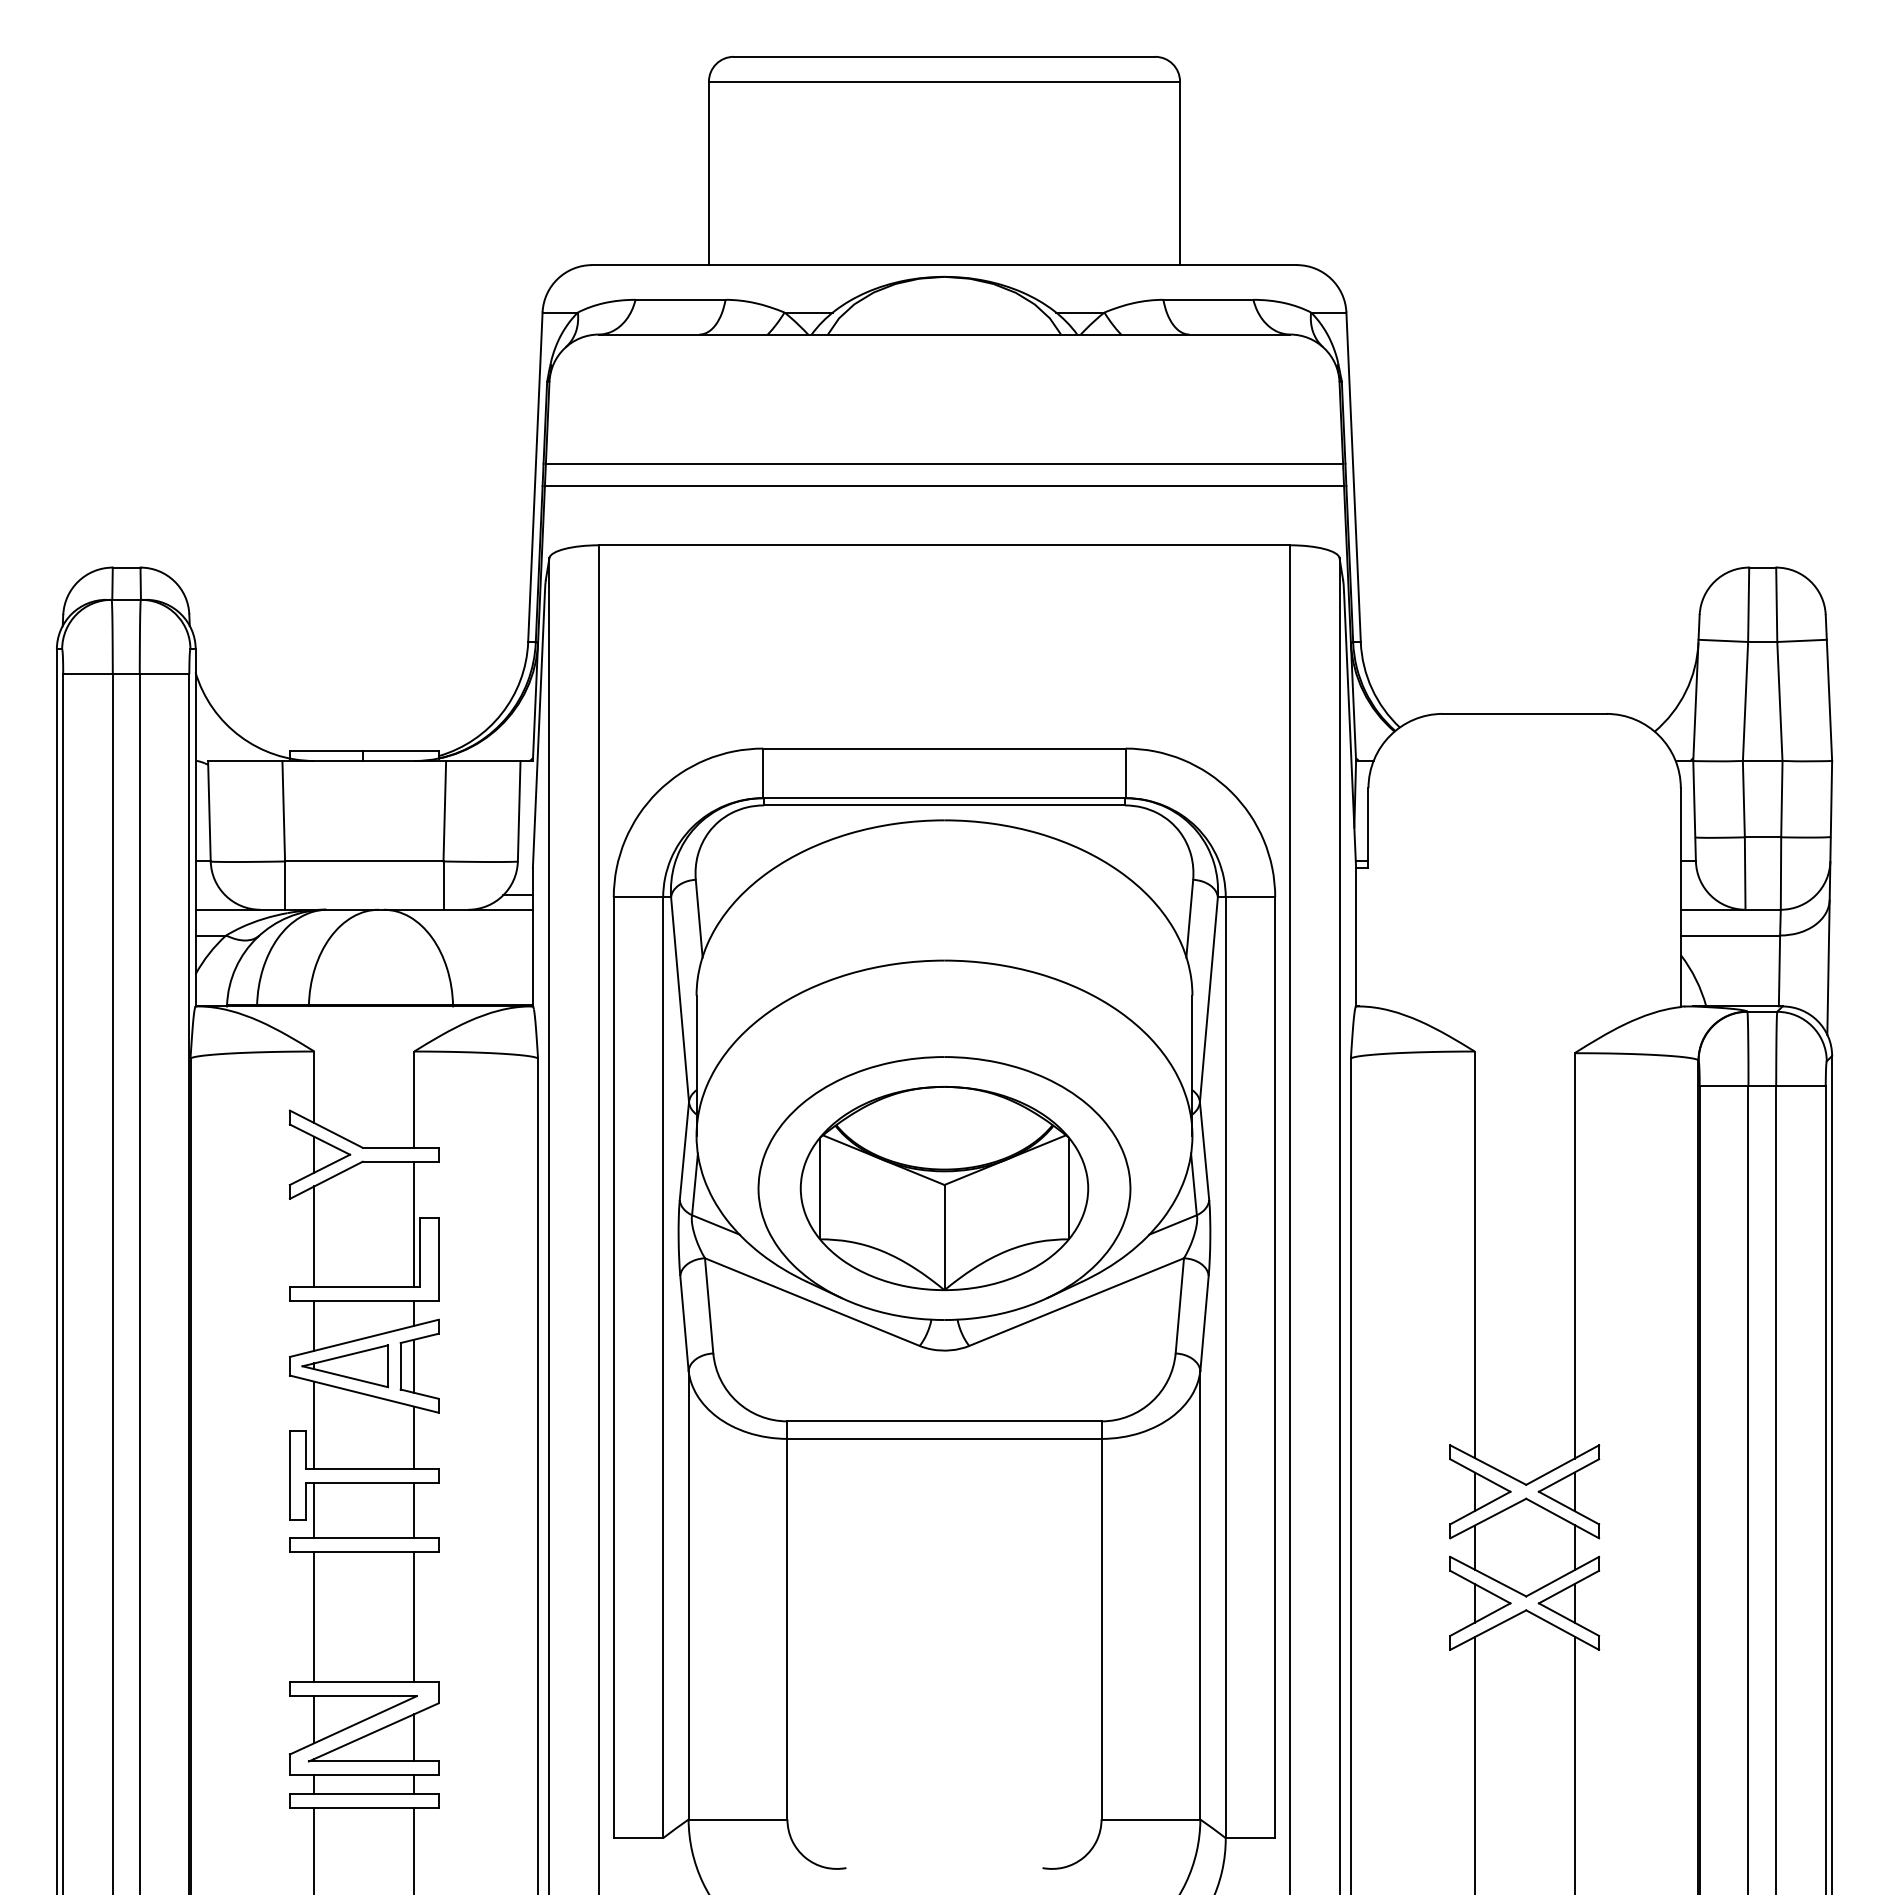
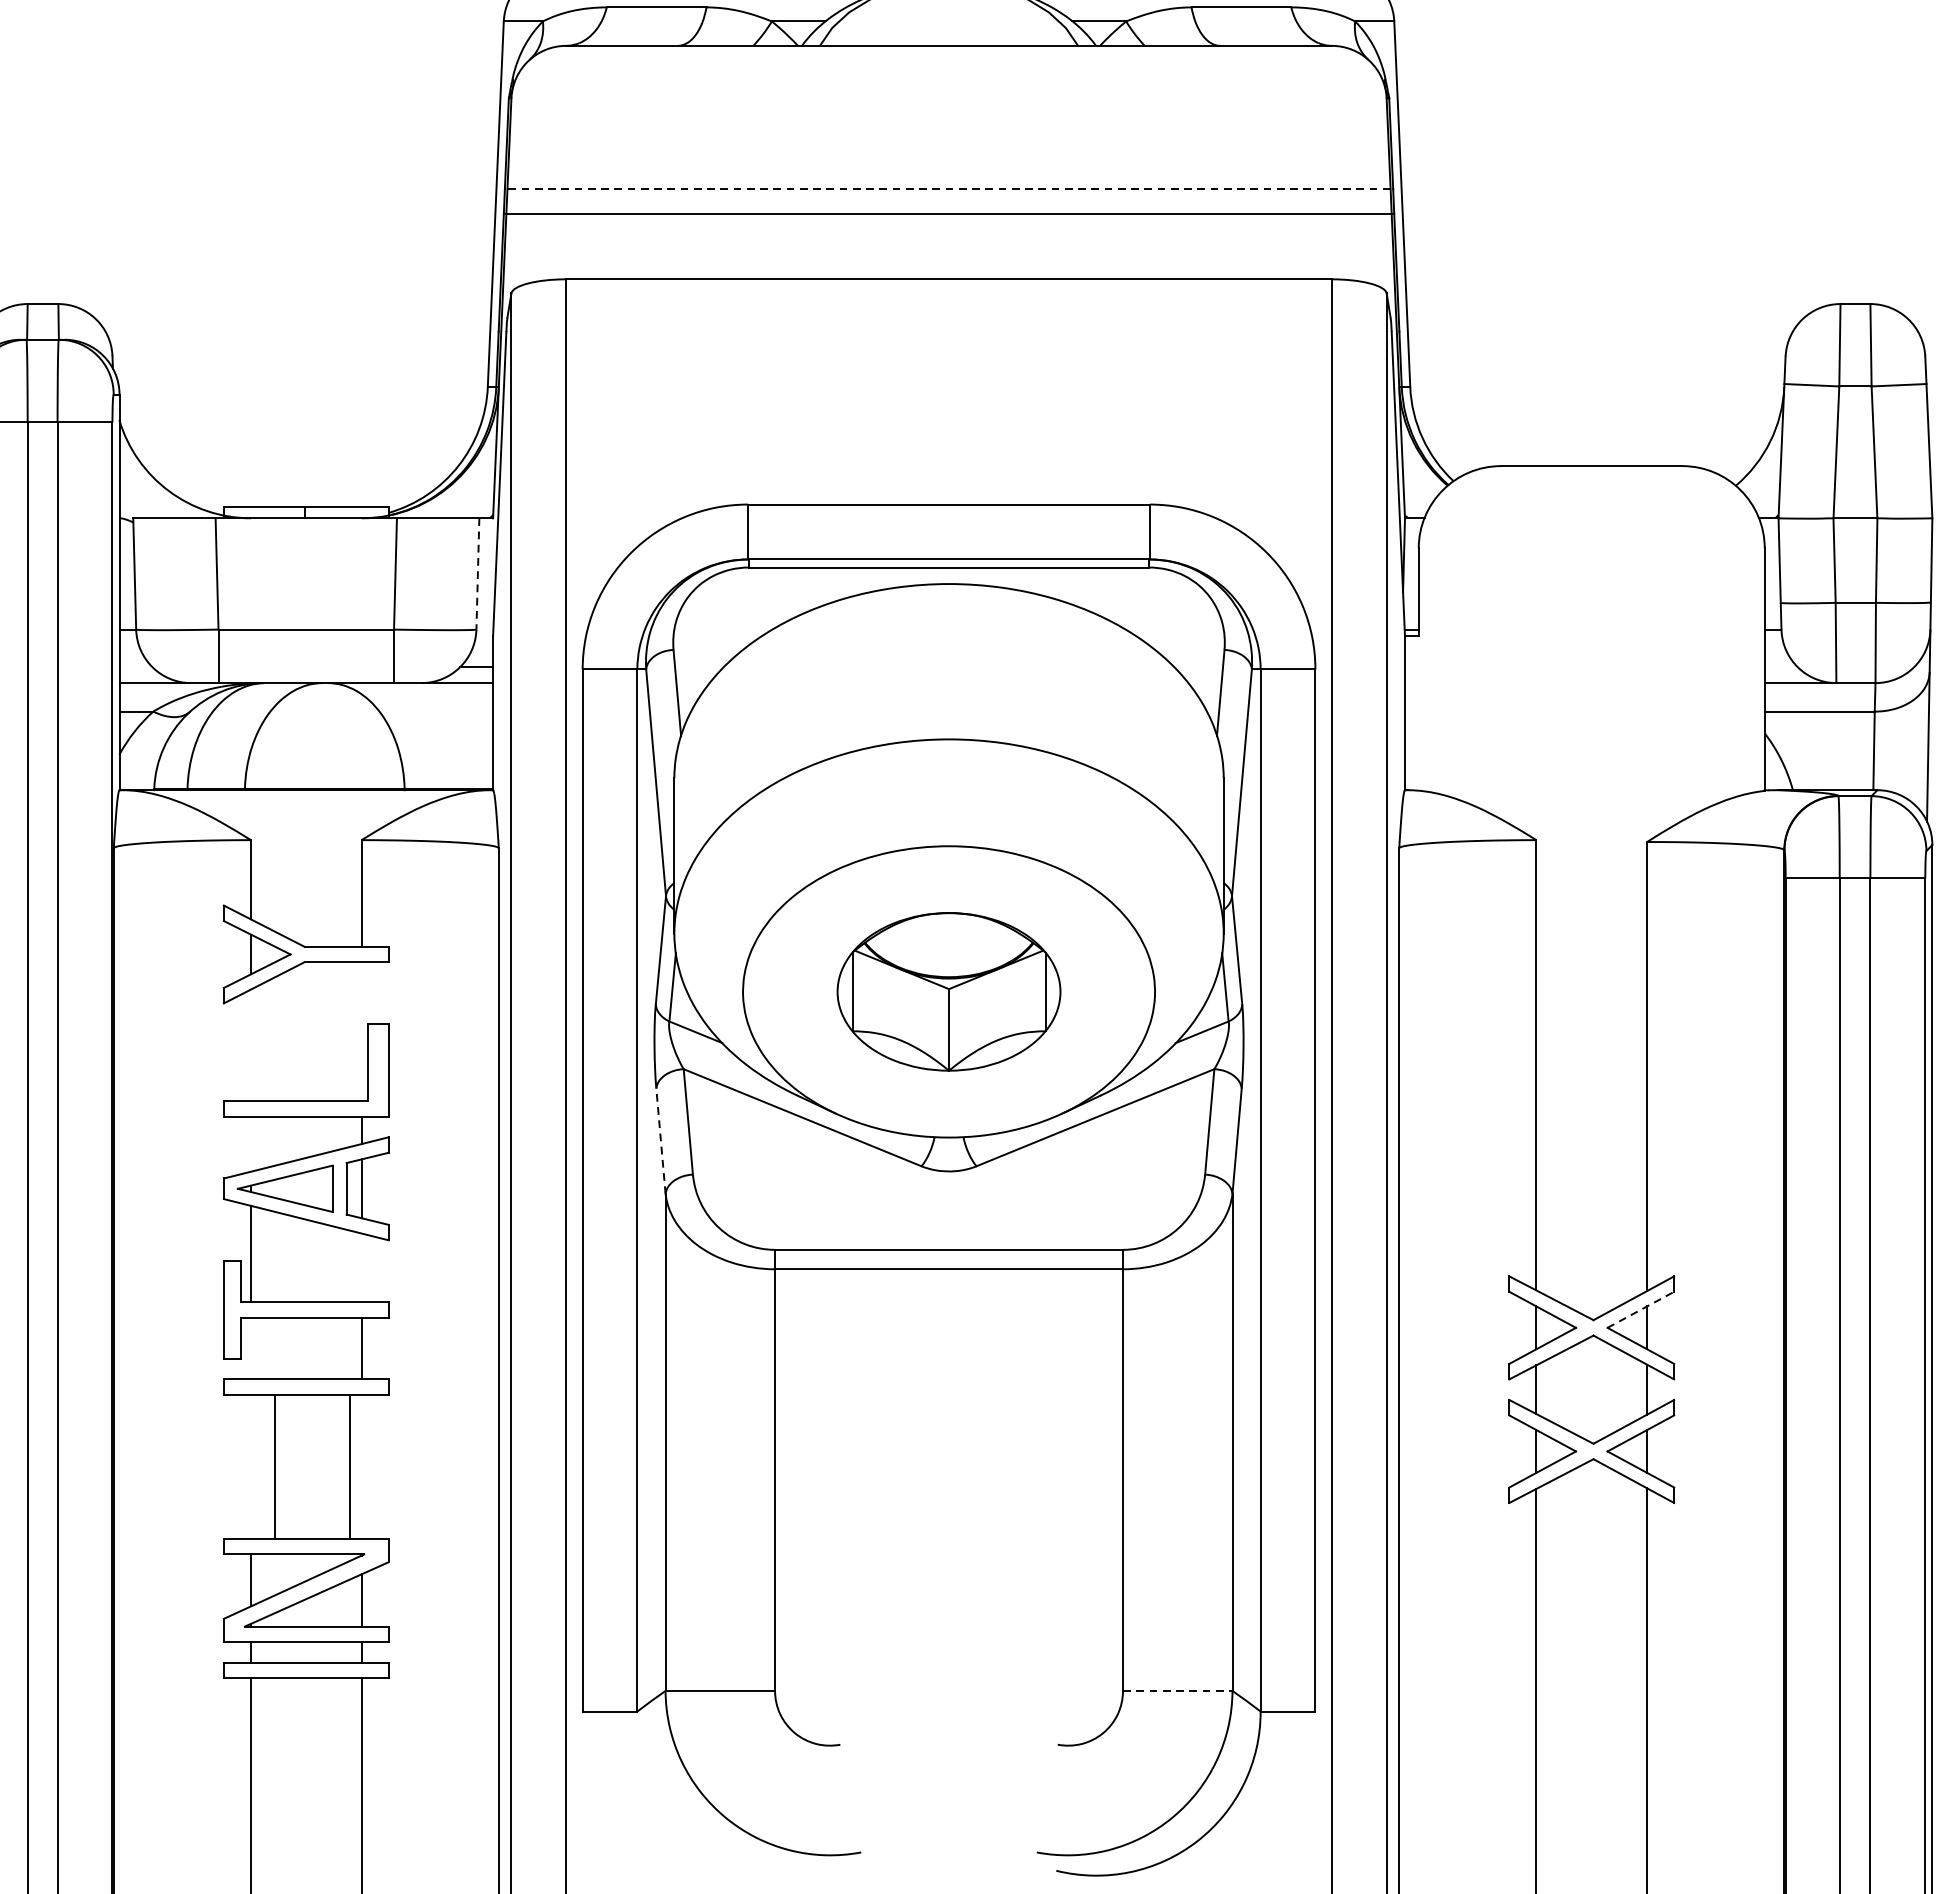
line: (944, 463) -> (949, 188), solid -> dashed
line: (519, 811) -> (478, 574), solid -> dashed
part: (944, 1188) -> (949, 991), size x0.7
line: (414, 1224) -> (361, 1031), removed
line: (314, 1236) -> (251, 1045), removed
line: (684, 1323) -> (661, 1141), solid -> dashed
line: (314, 1325) -> (251, 1143), removed
line: (414, 1437) -> (361, 1267), removed
line: (1569, 1475) -> (1641, 1309), solid -> dashed
line: (314, 1510) -> (251, 1348), removed
line: (314, 1617) -> (349, 1467), moved
line: (414, 1617) -> (275, 1467), moved
line: (1151, 1819) -> (1178, 1690), solid -> dashed

